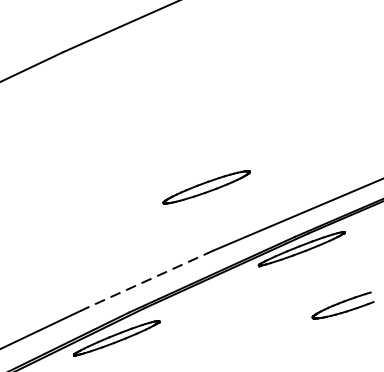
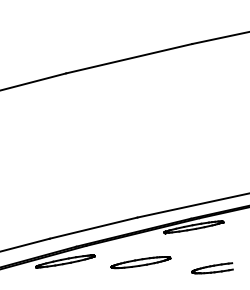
part: (206, 187) -> (140, 262), moved
line: (149, 279) -> (93, 228), dashed -> solid

